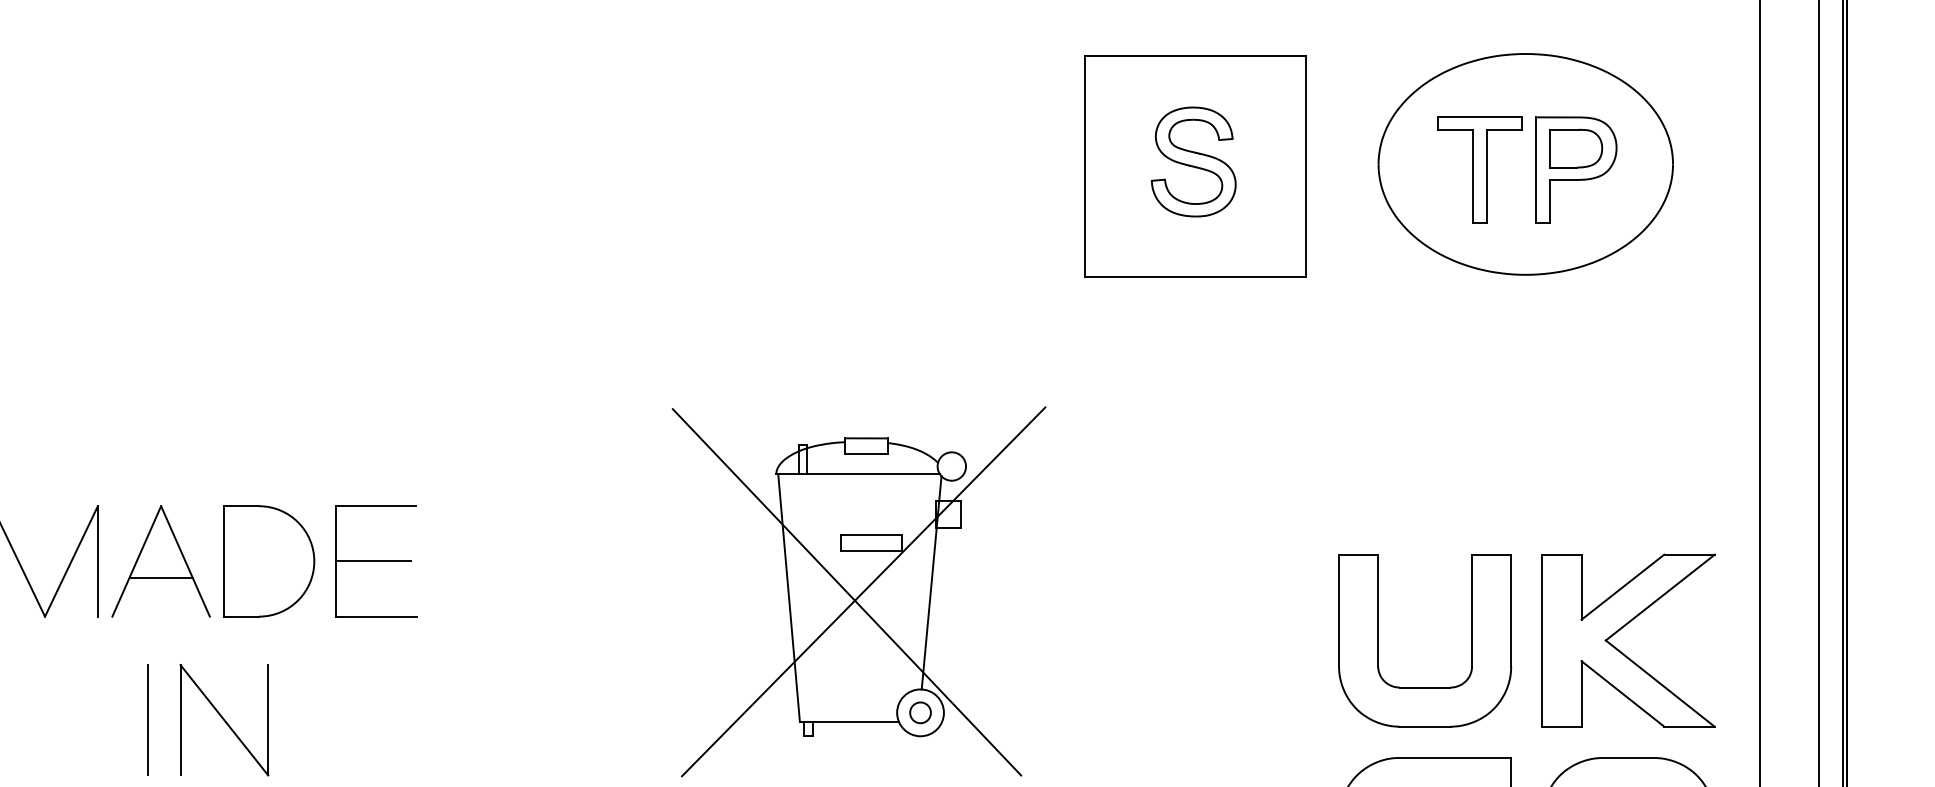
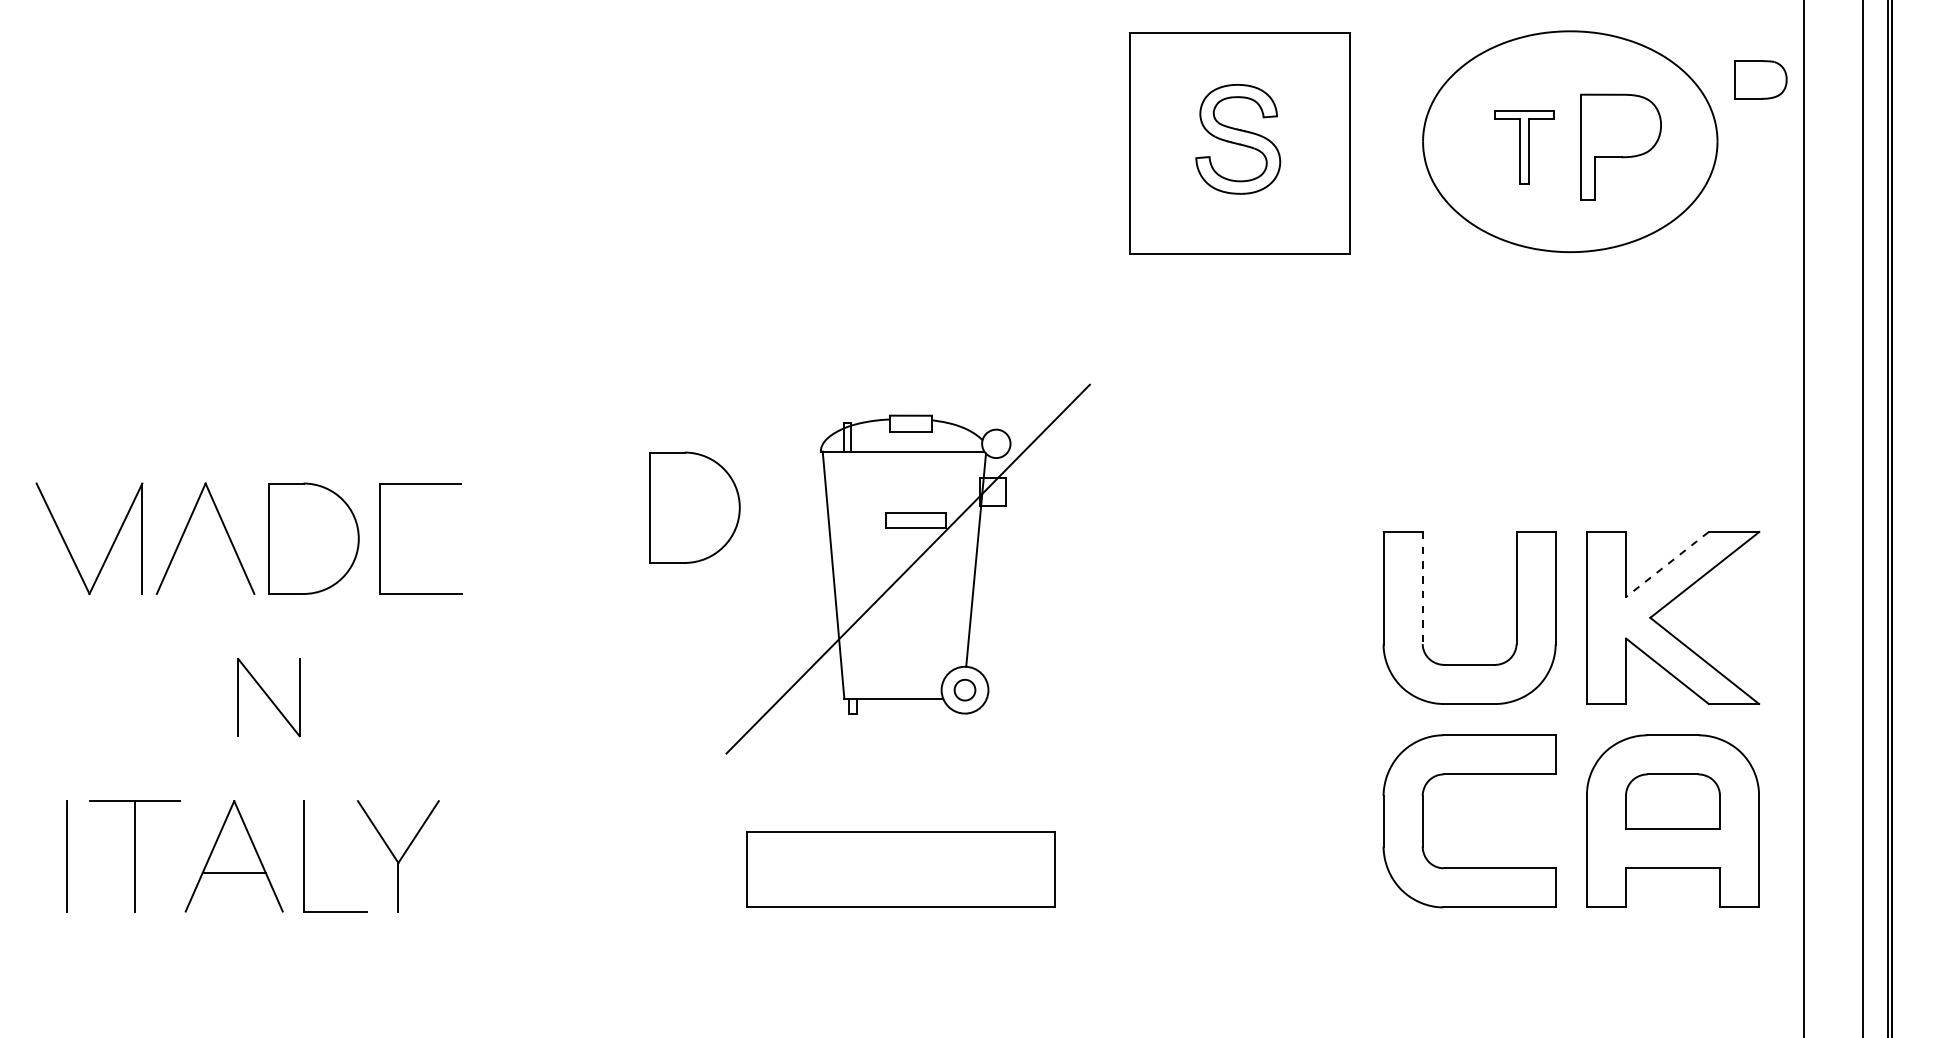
part: (1576, 148) -> (1760, 79), moved
part: (1480, 170) -> (1524, 147), size x0.7
part: (650, 530) -> (694, 507), added
line: (373, 561) -> (417, 538), removed
line: (161, 578) -> (205, 555), removed
line: (1623, 587) -> (1667, 564), solid -> dashed
line: (847, 592) -> (891, 569), removed
line: (1378, 611) -> (1422, 588), solid -> dashed
line: (148, 720) -> (192, 697), removed
part: (224, 720) -> (268, 697), size x0.7

